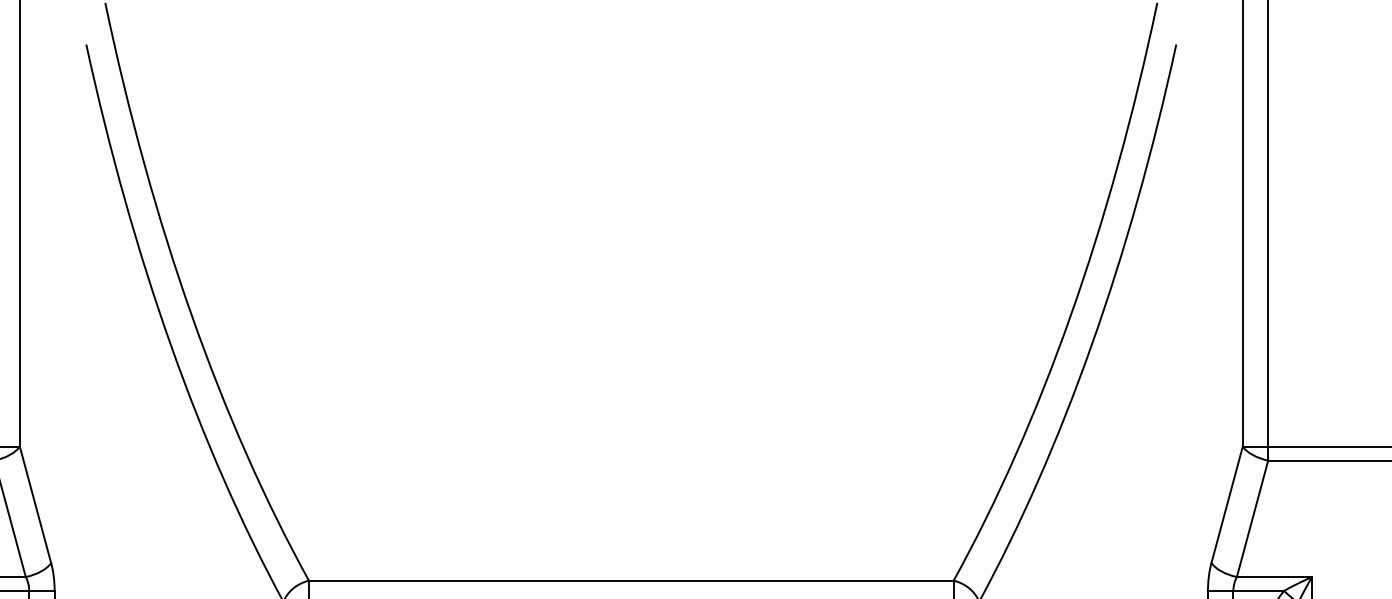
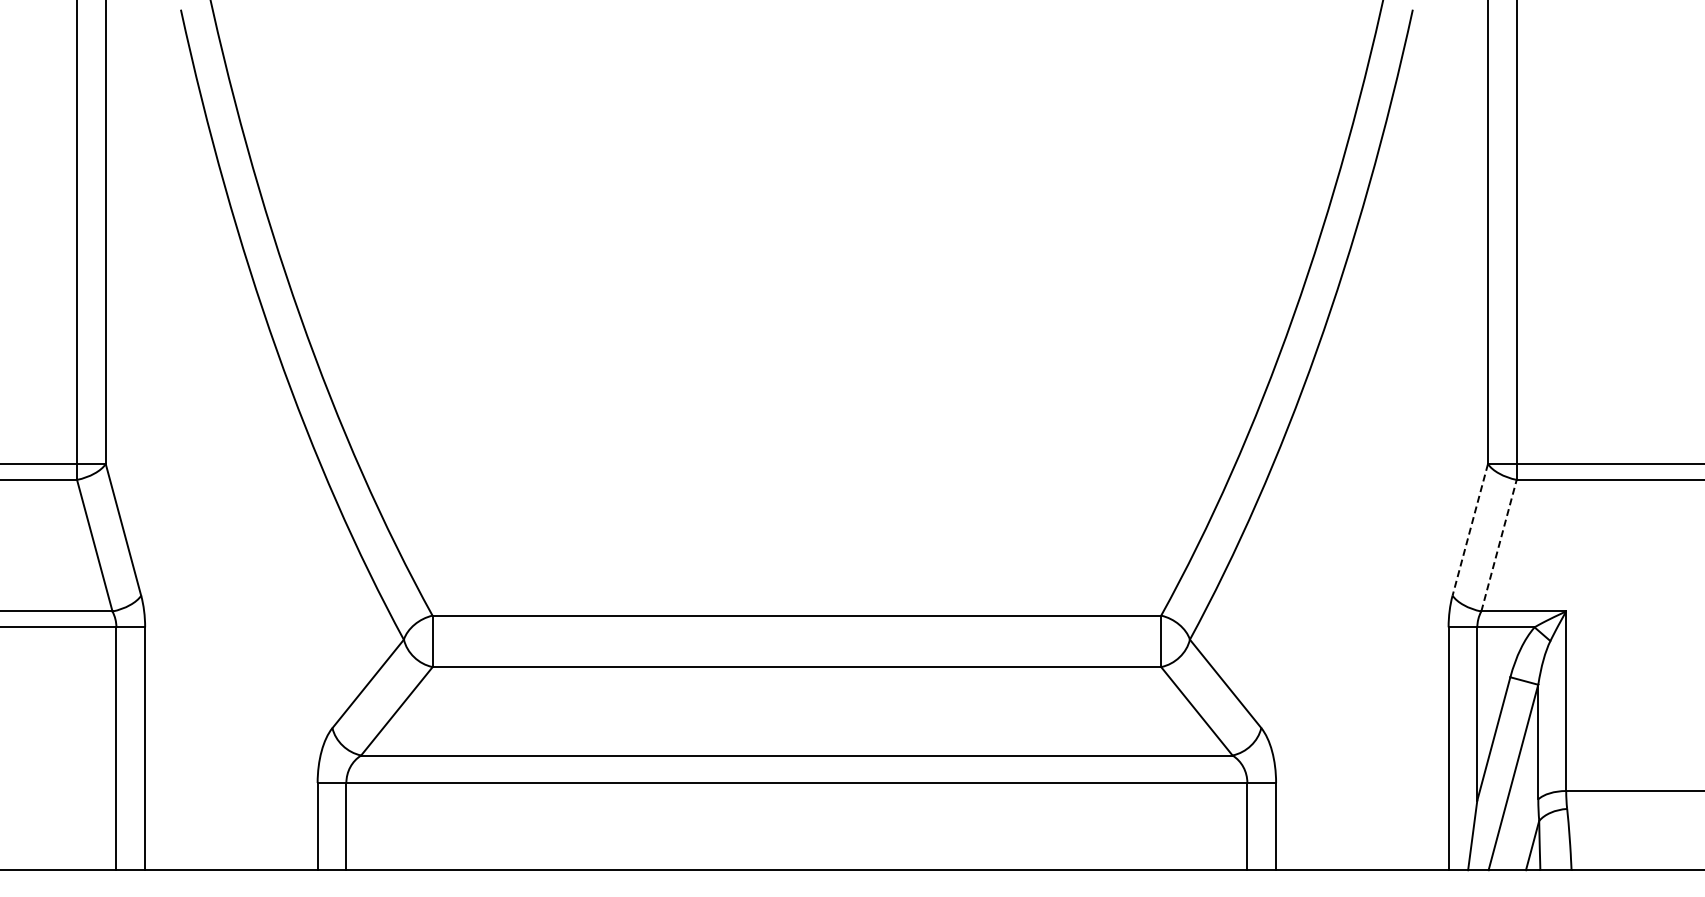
line: (1227, 505) -> (1470, 530), solid -> dashed
line: (1252, 518) -> (1499, 545), solid -> dashed

